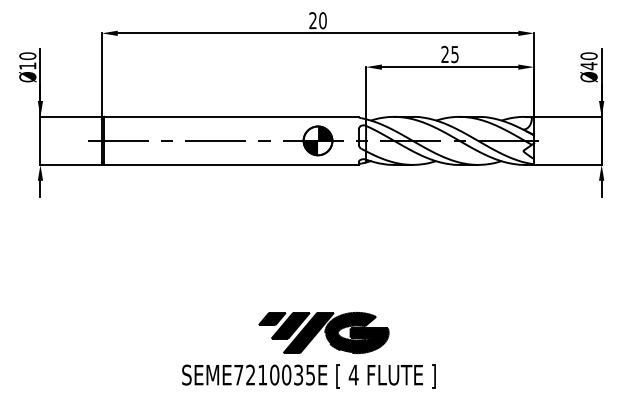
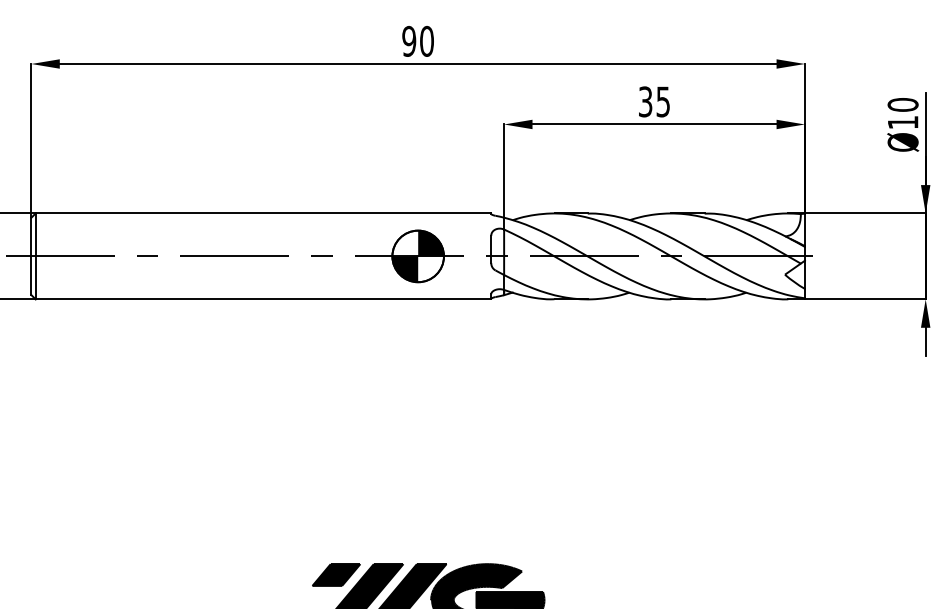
text: (312, 20) -> (408, 41), 20 -> 90
text: (444, 54) -> (644, 101), 25 -> 35
text: (588, 66) -> (902, 123), Ø40 -> Ø10

